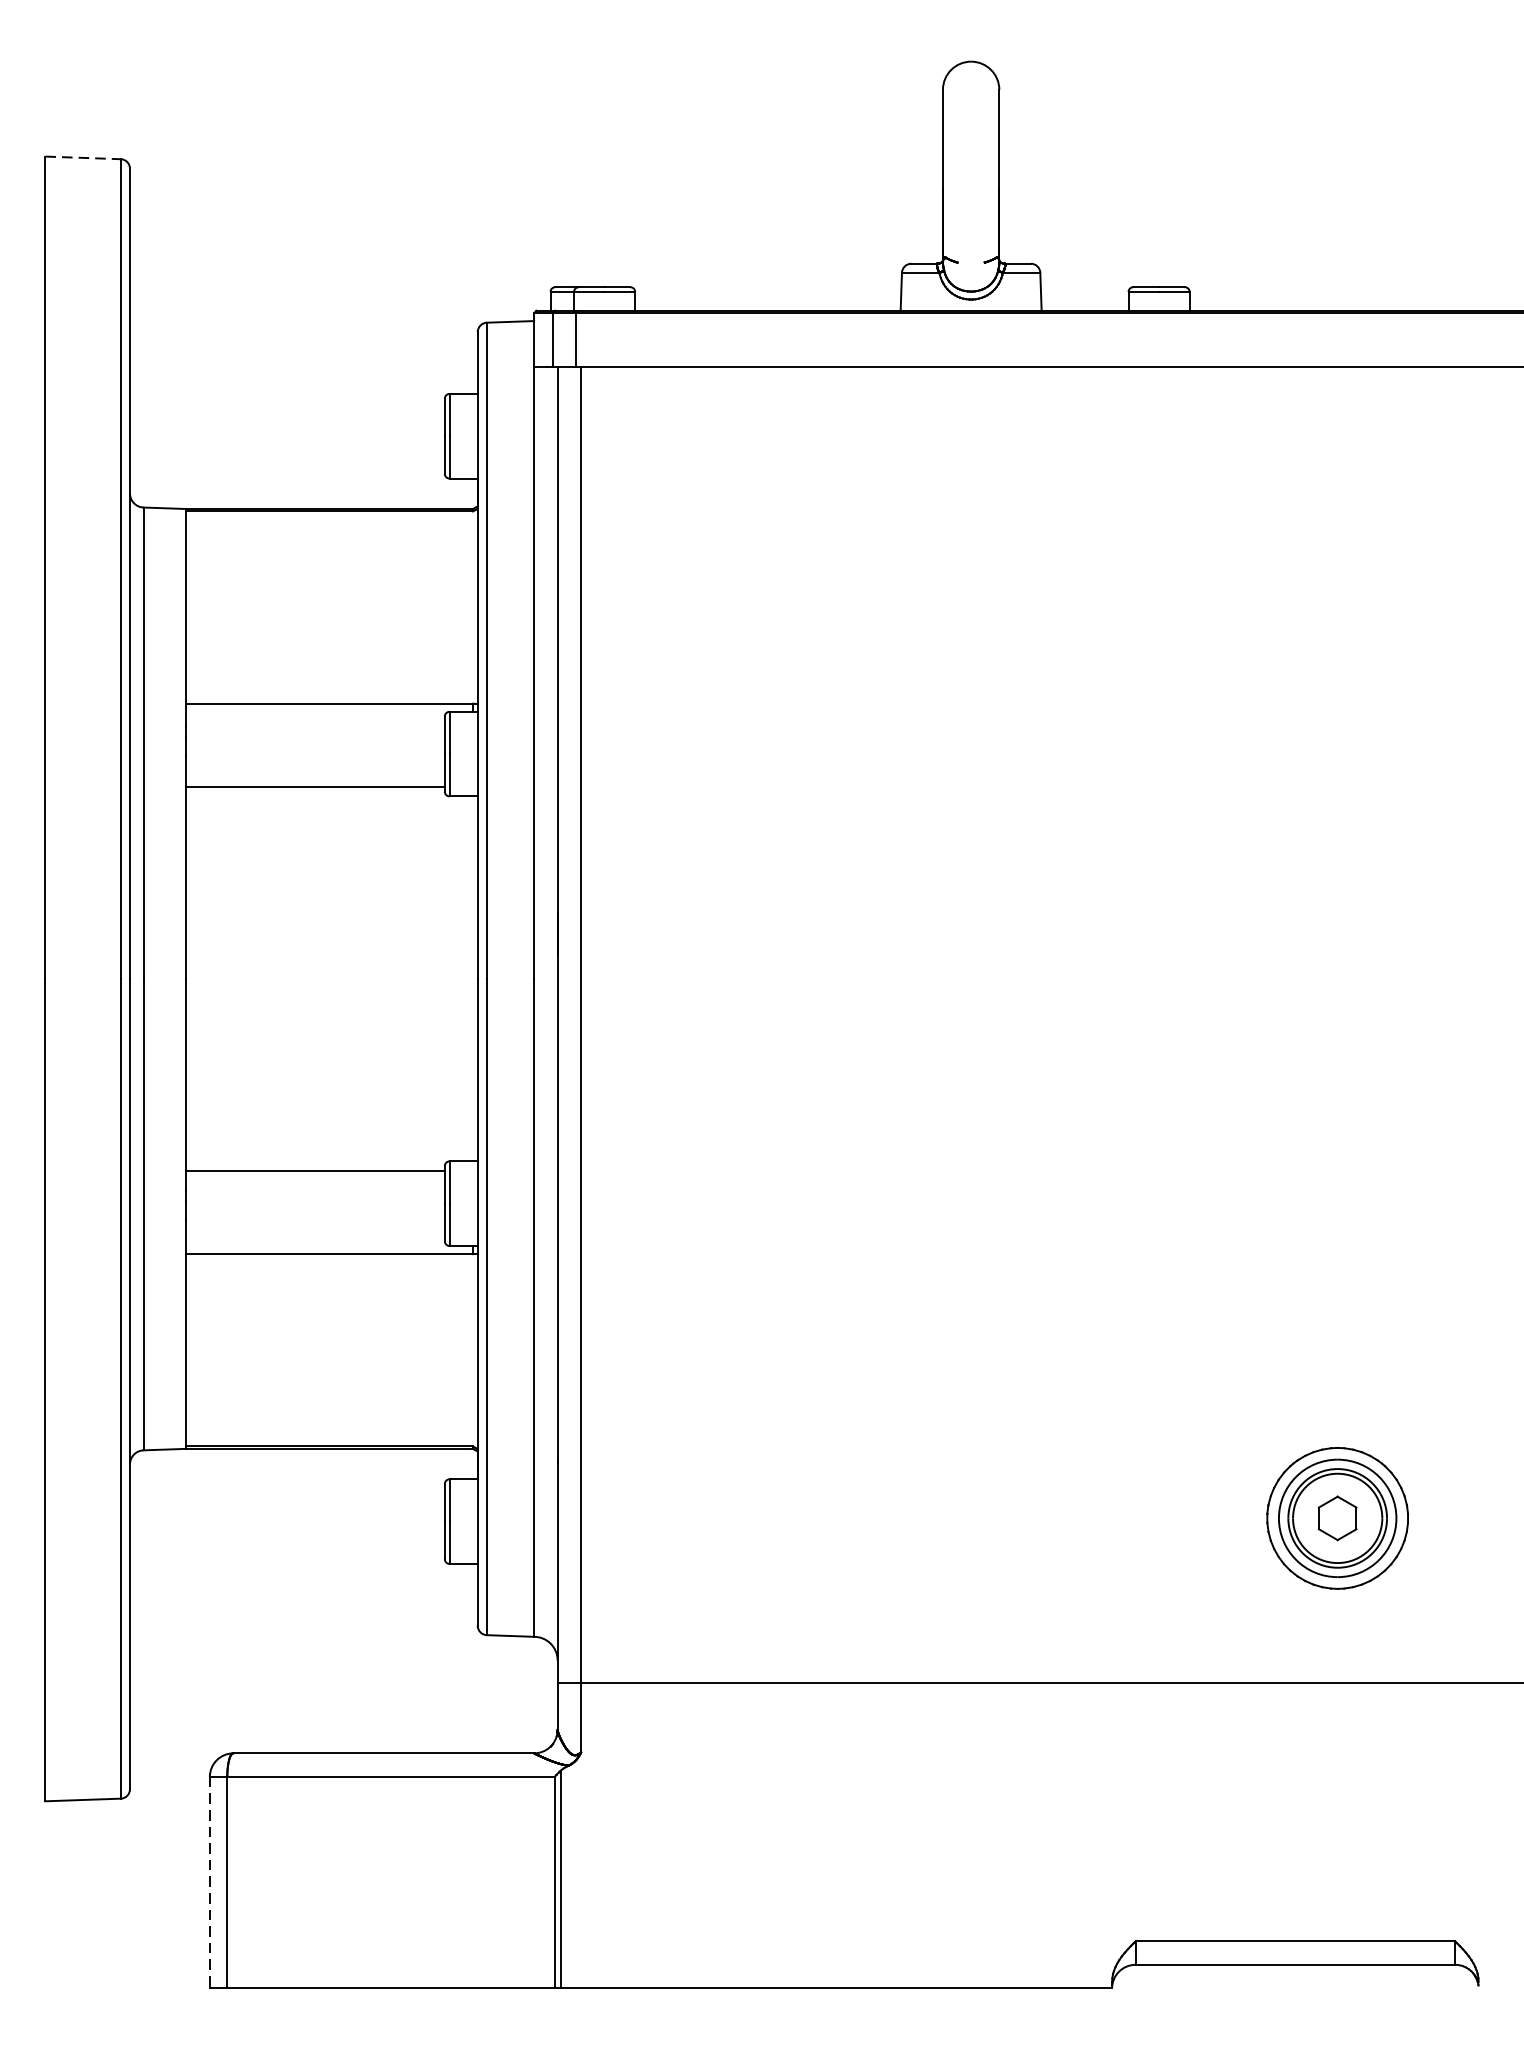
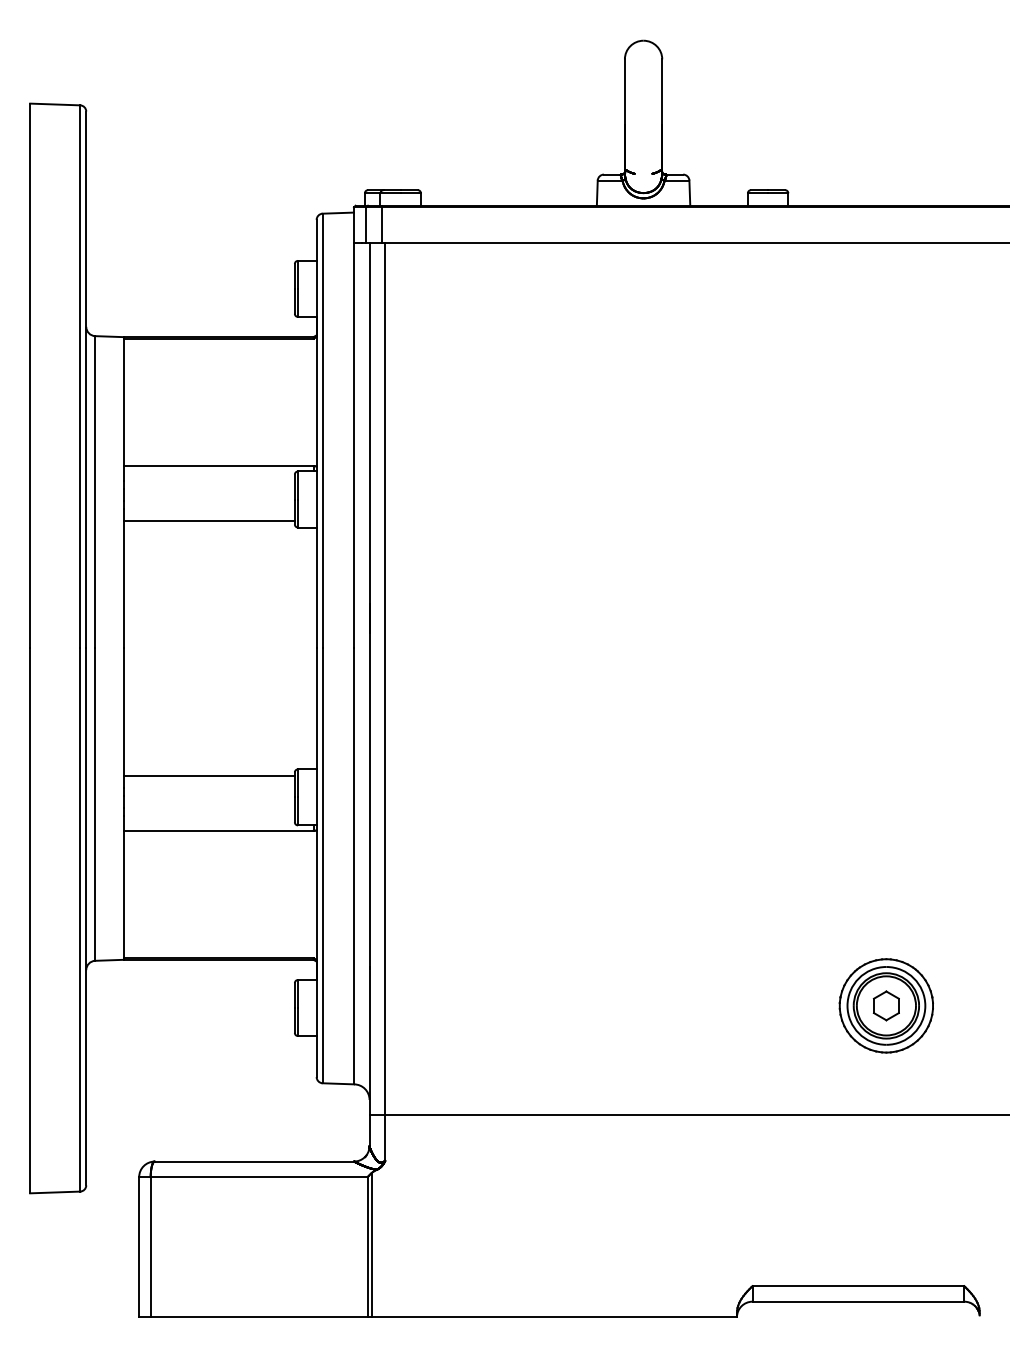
line: (83, 157) -> (55, 104), dashed -> solid
line: (210, 1883) -> (139, 1247), dashed -> solid

